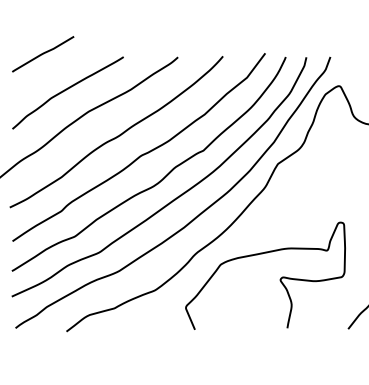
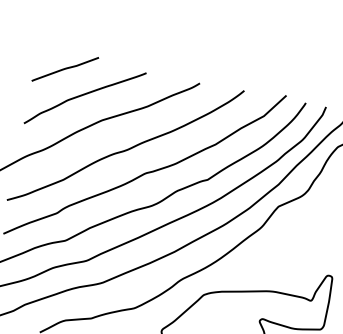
line: (43, 54) -> (65, 69), moved

